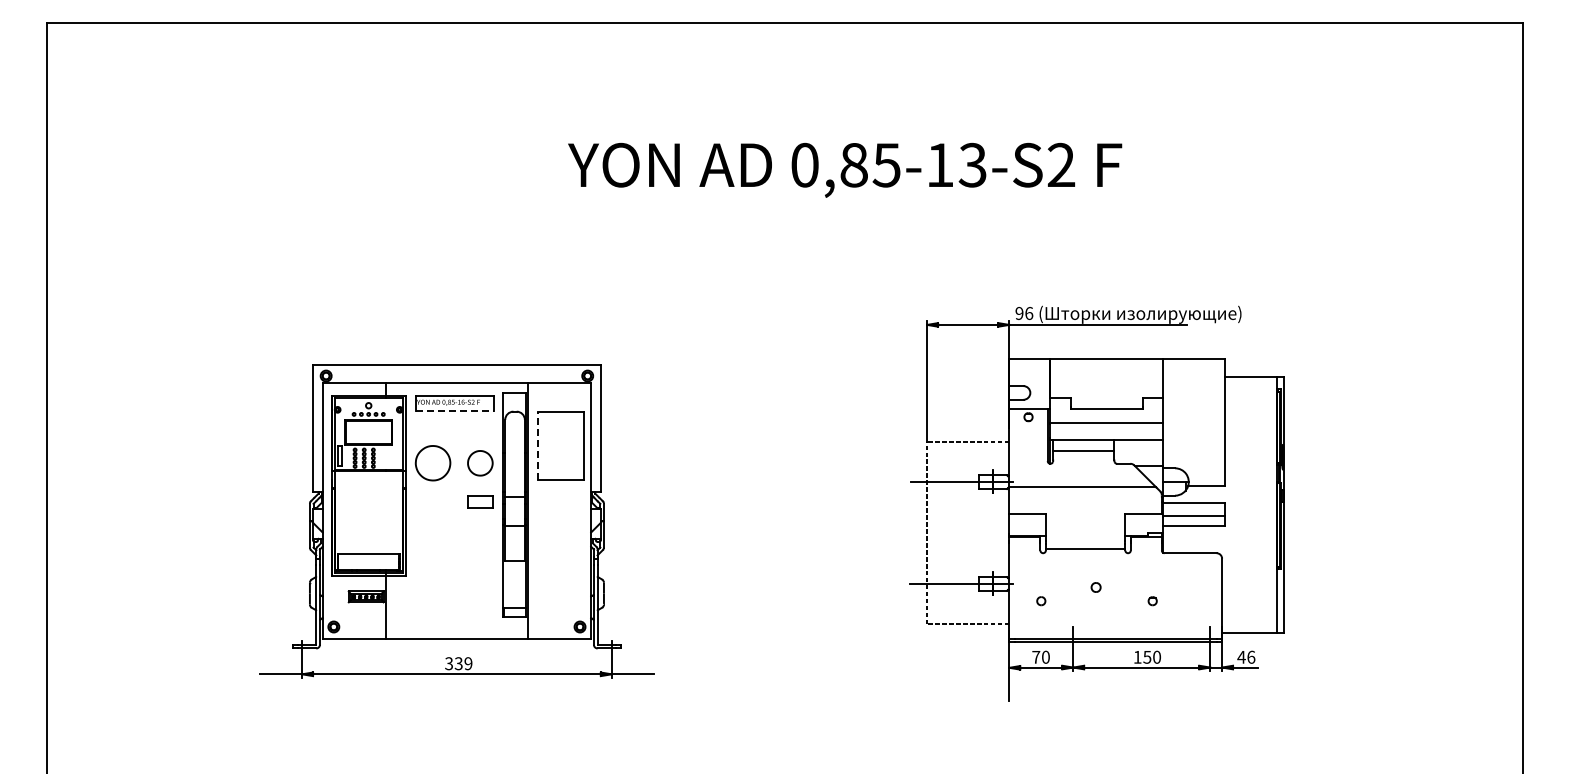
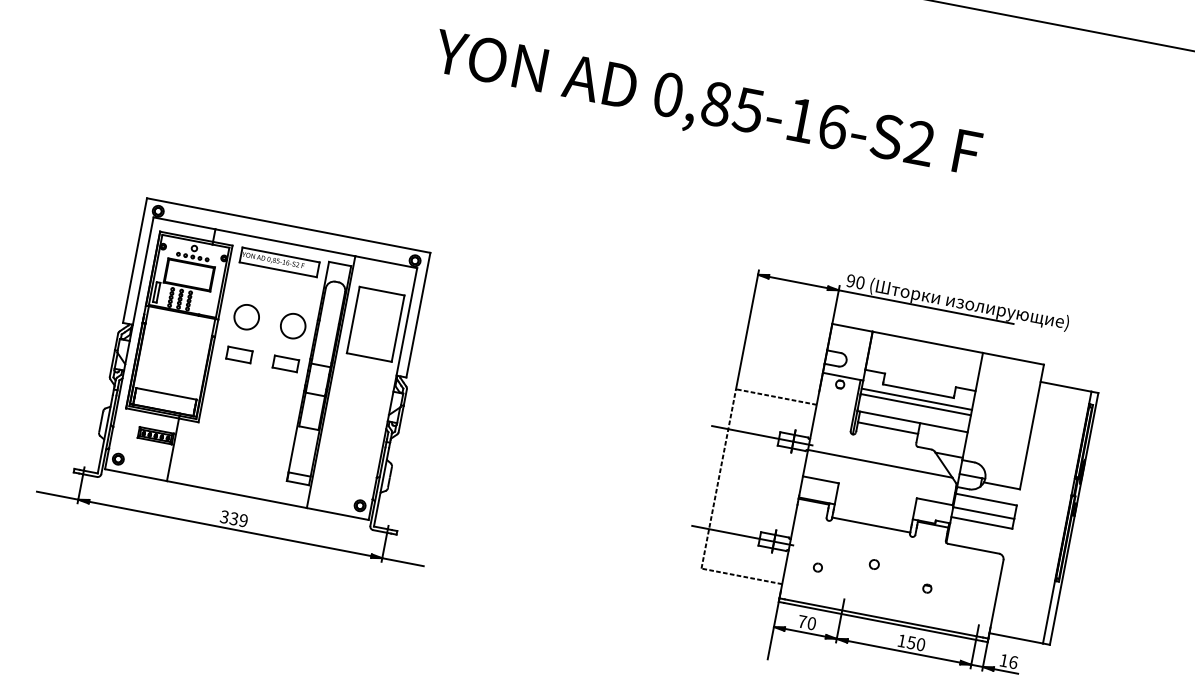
text: (972, 164) -> (832, 125), 0,85-13-S2 -> 0,85-16-S2
text: (1029, 313) -> (860, 282), 96 -> 90
line: (455, 410) -> (278, 269), dashed -> solid
line: (1106, 417) -> (916, 399), added
line: (538, 445) -> (353, 319), dashed -> solid
part: (432, 463) -> (246, 317), size x0.71
part: (432, 501) -> (238, 354), added
text: (1241, 657) -> (1003, 660), 46 -> 16

